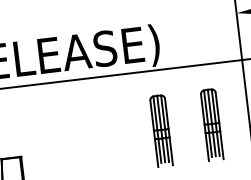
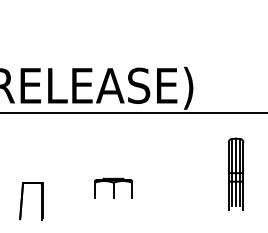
part: (160, 130) -> (184, 173), removed
part: (91, 152) -> (113, 187), added

